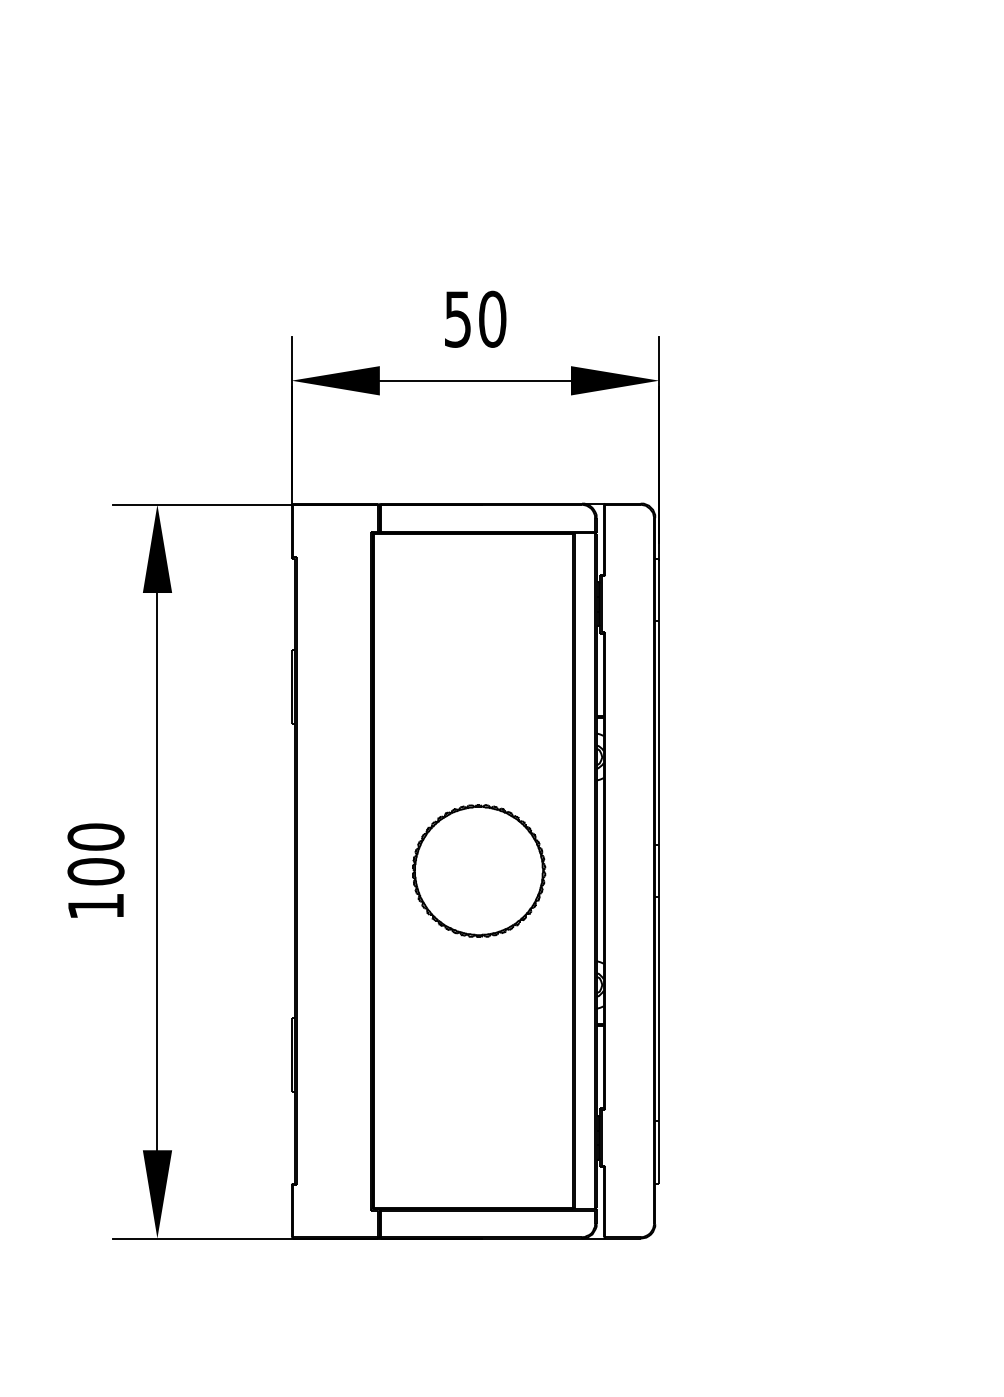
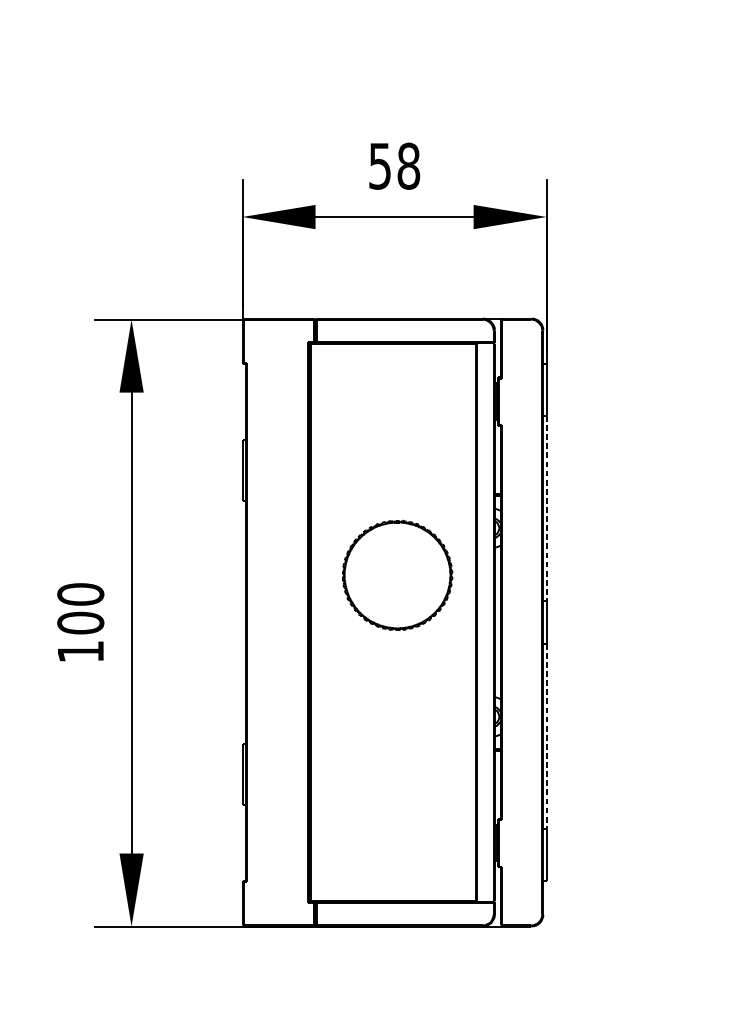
text: (492, 319) -> (408, 166), 50 -> 58
line: (659, 733) -> (546, 508), solid -> dashed
part: (479, 870) -> (397, 574), moved
line: (659, 1009) -> (546, 737), solid -> dashed

